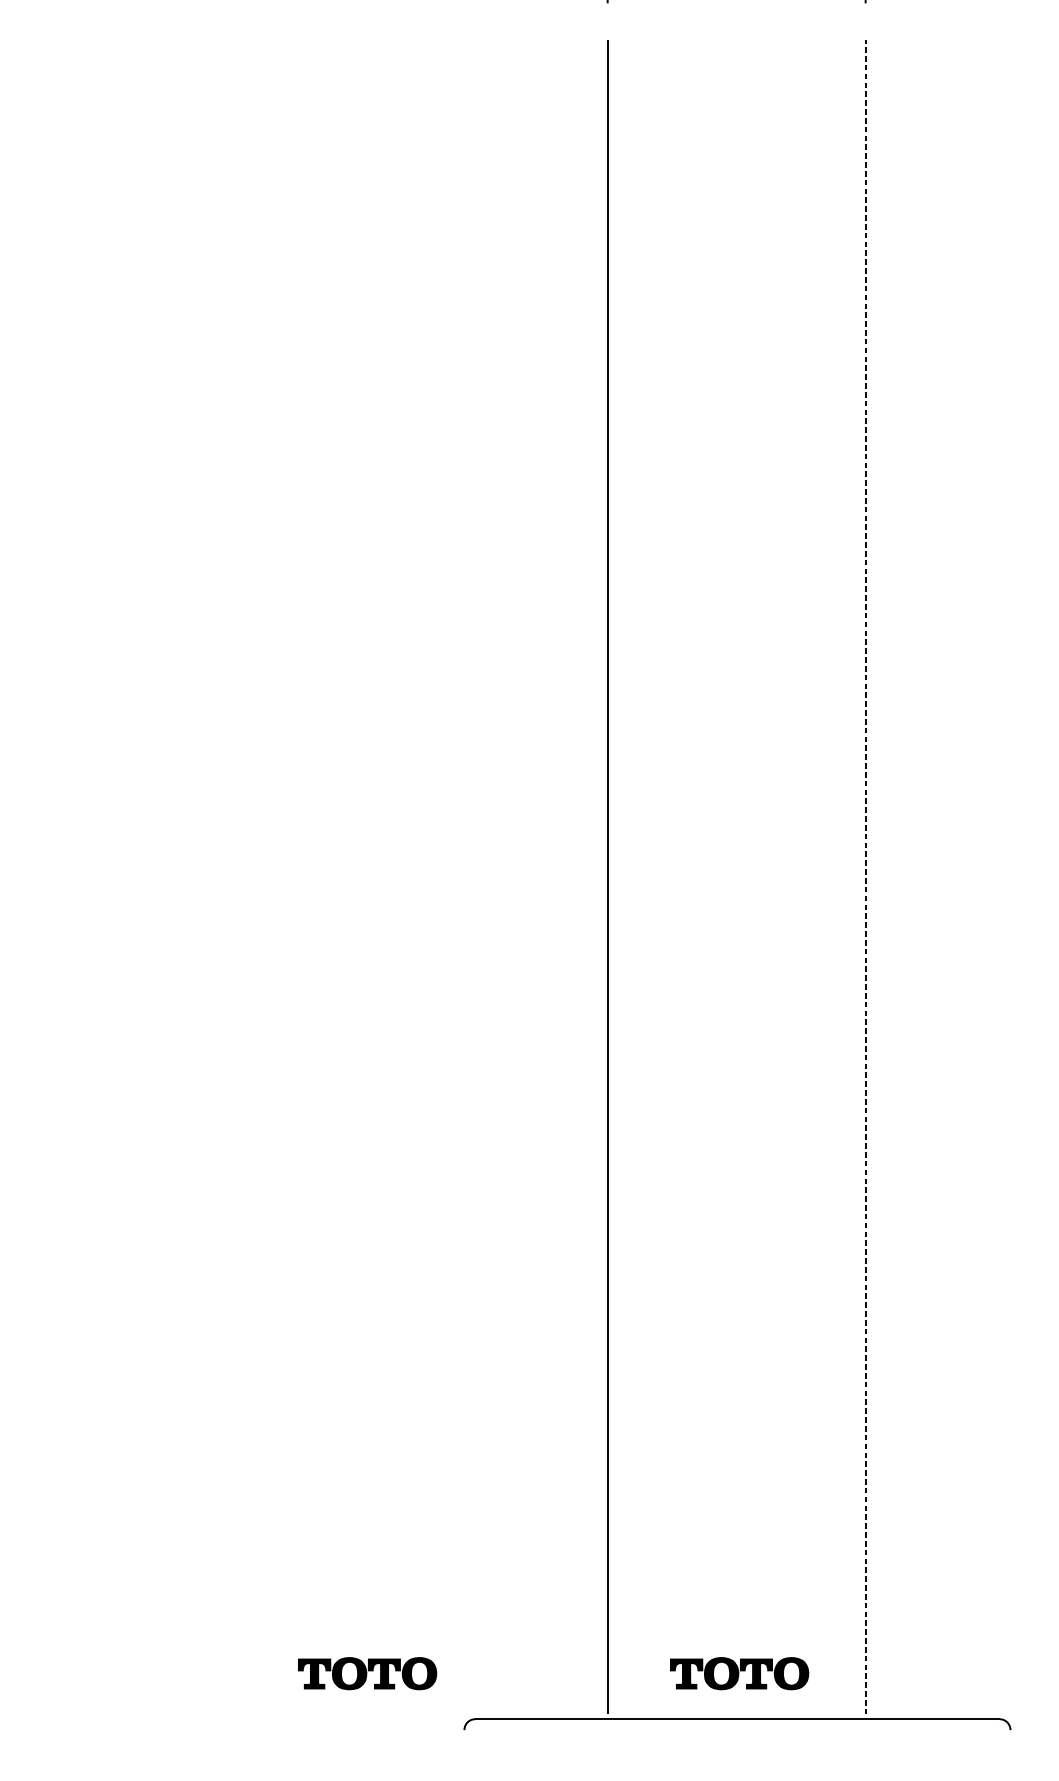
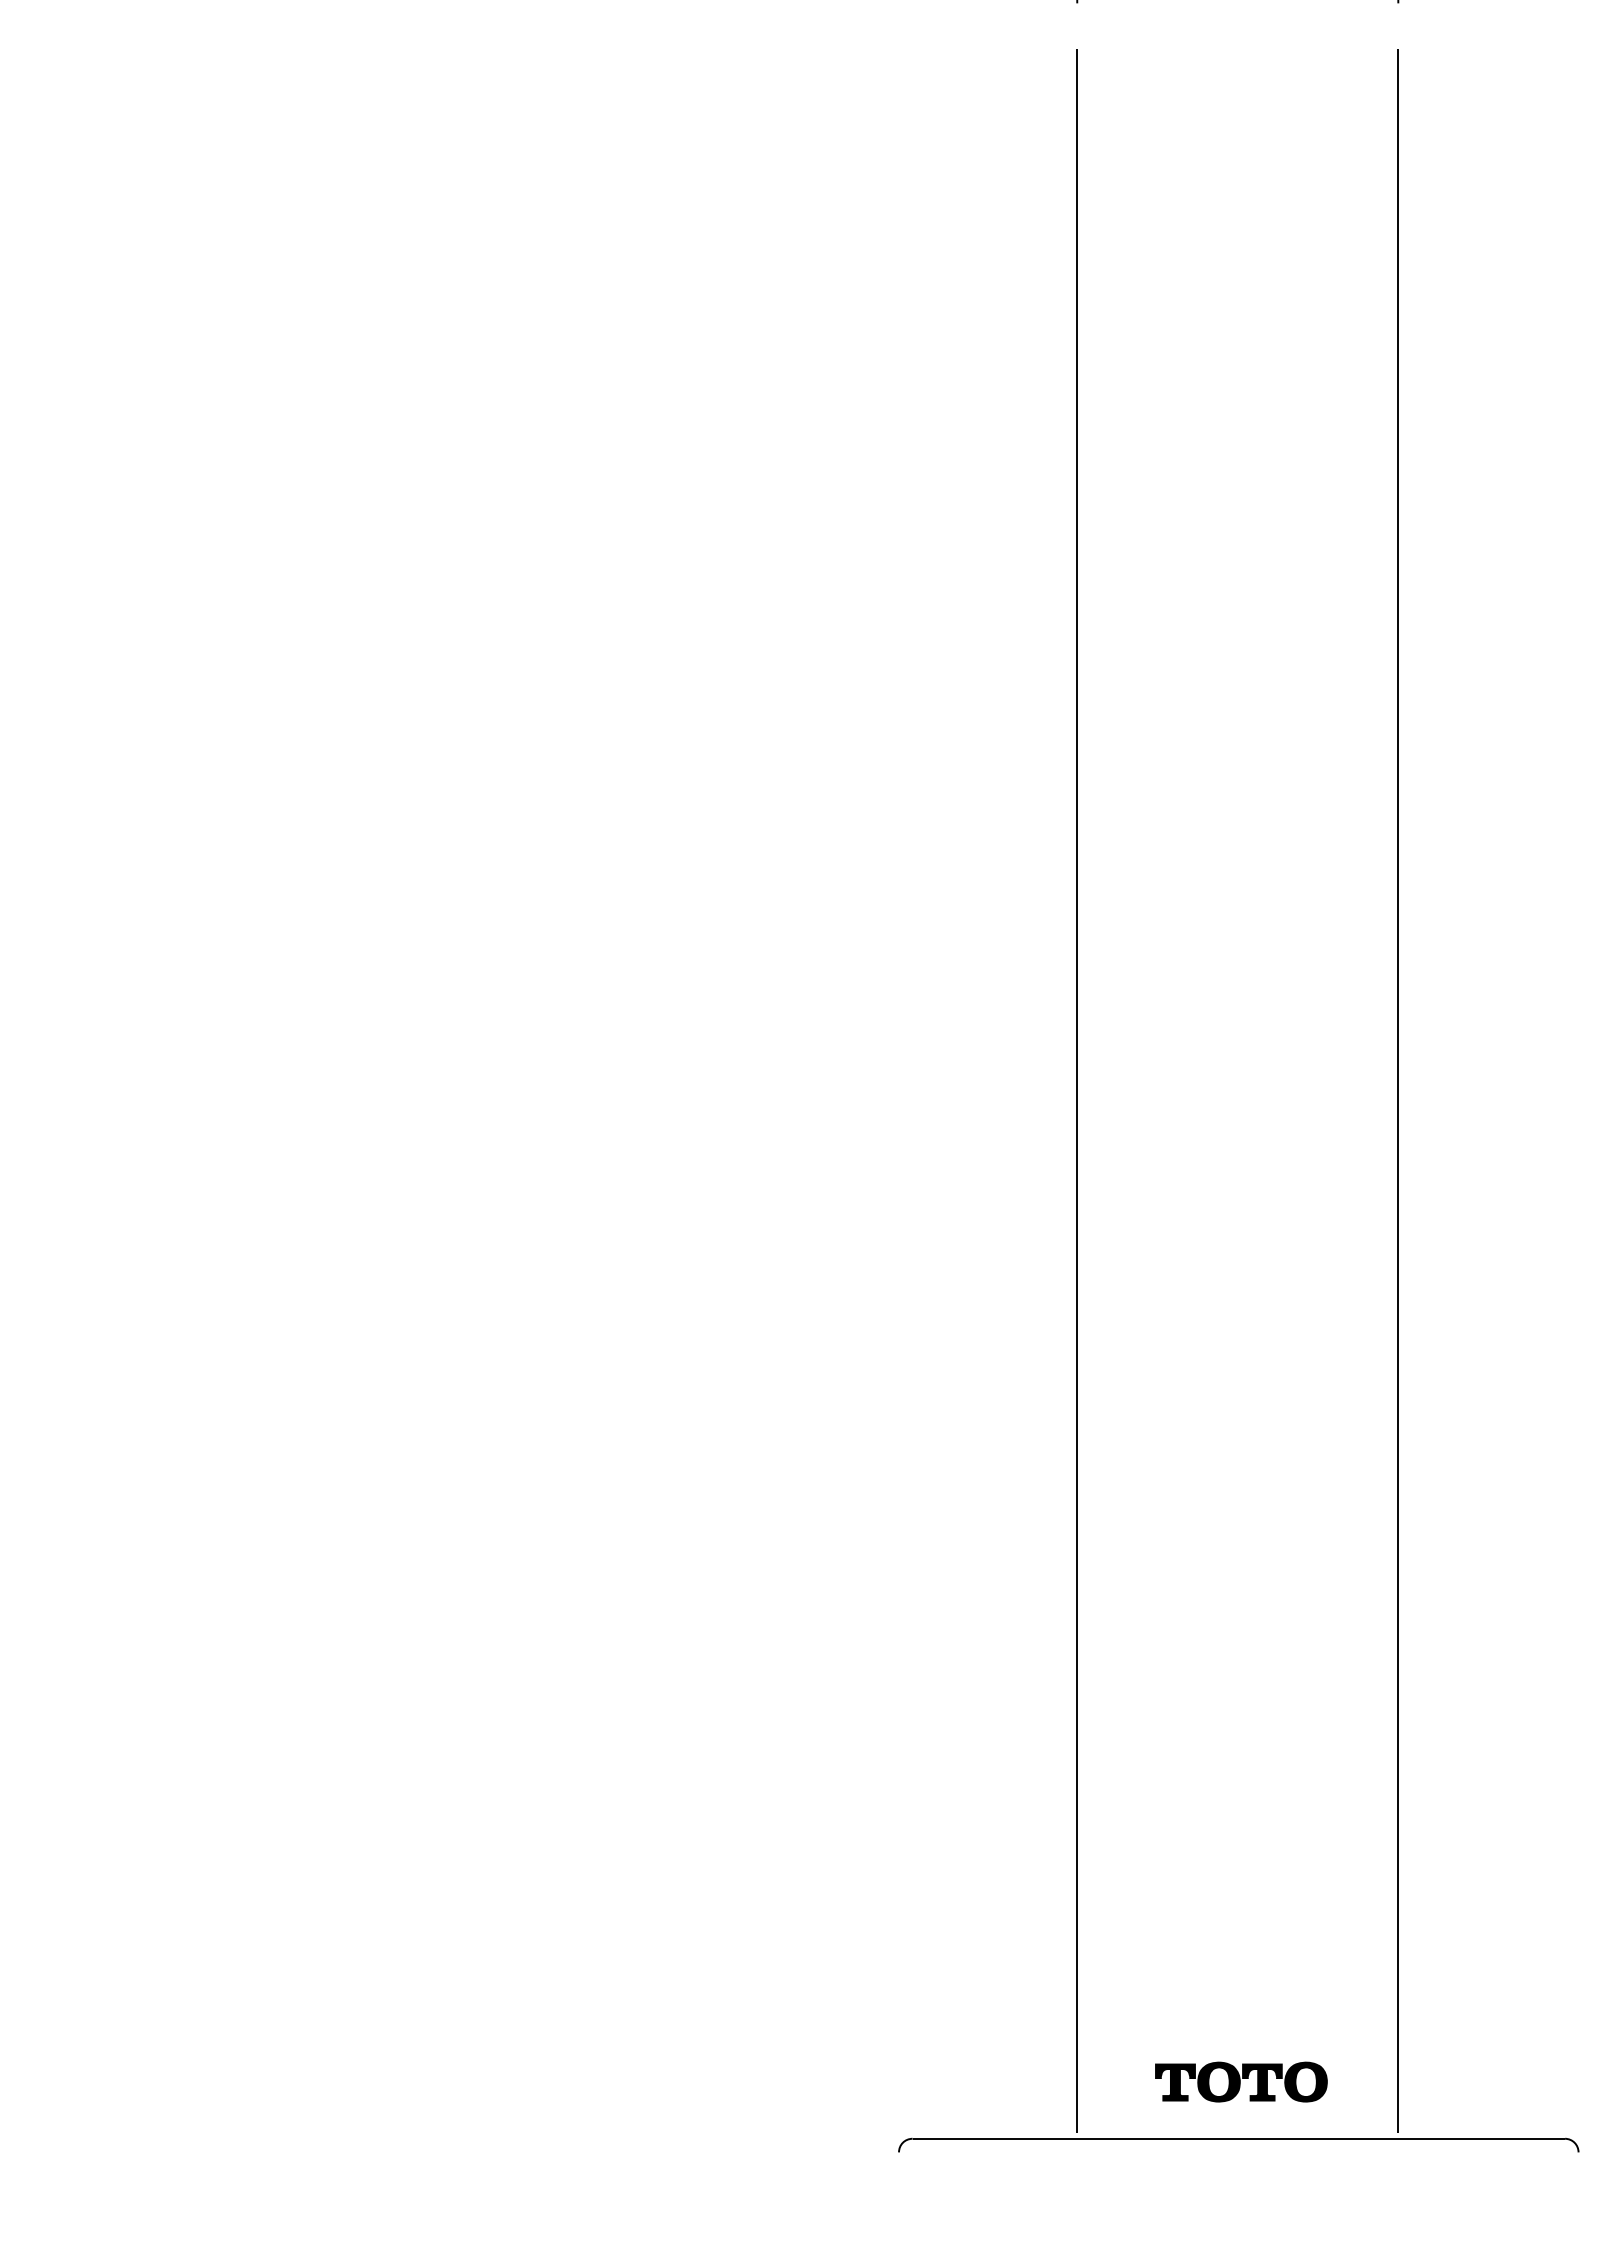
line: (865, 876) -> (1398, 1090), dashed -> solid
part: (367, 1673) -> (778, 2081), removed

